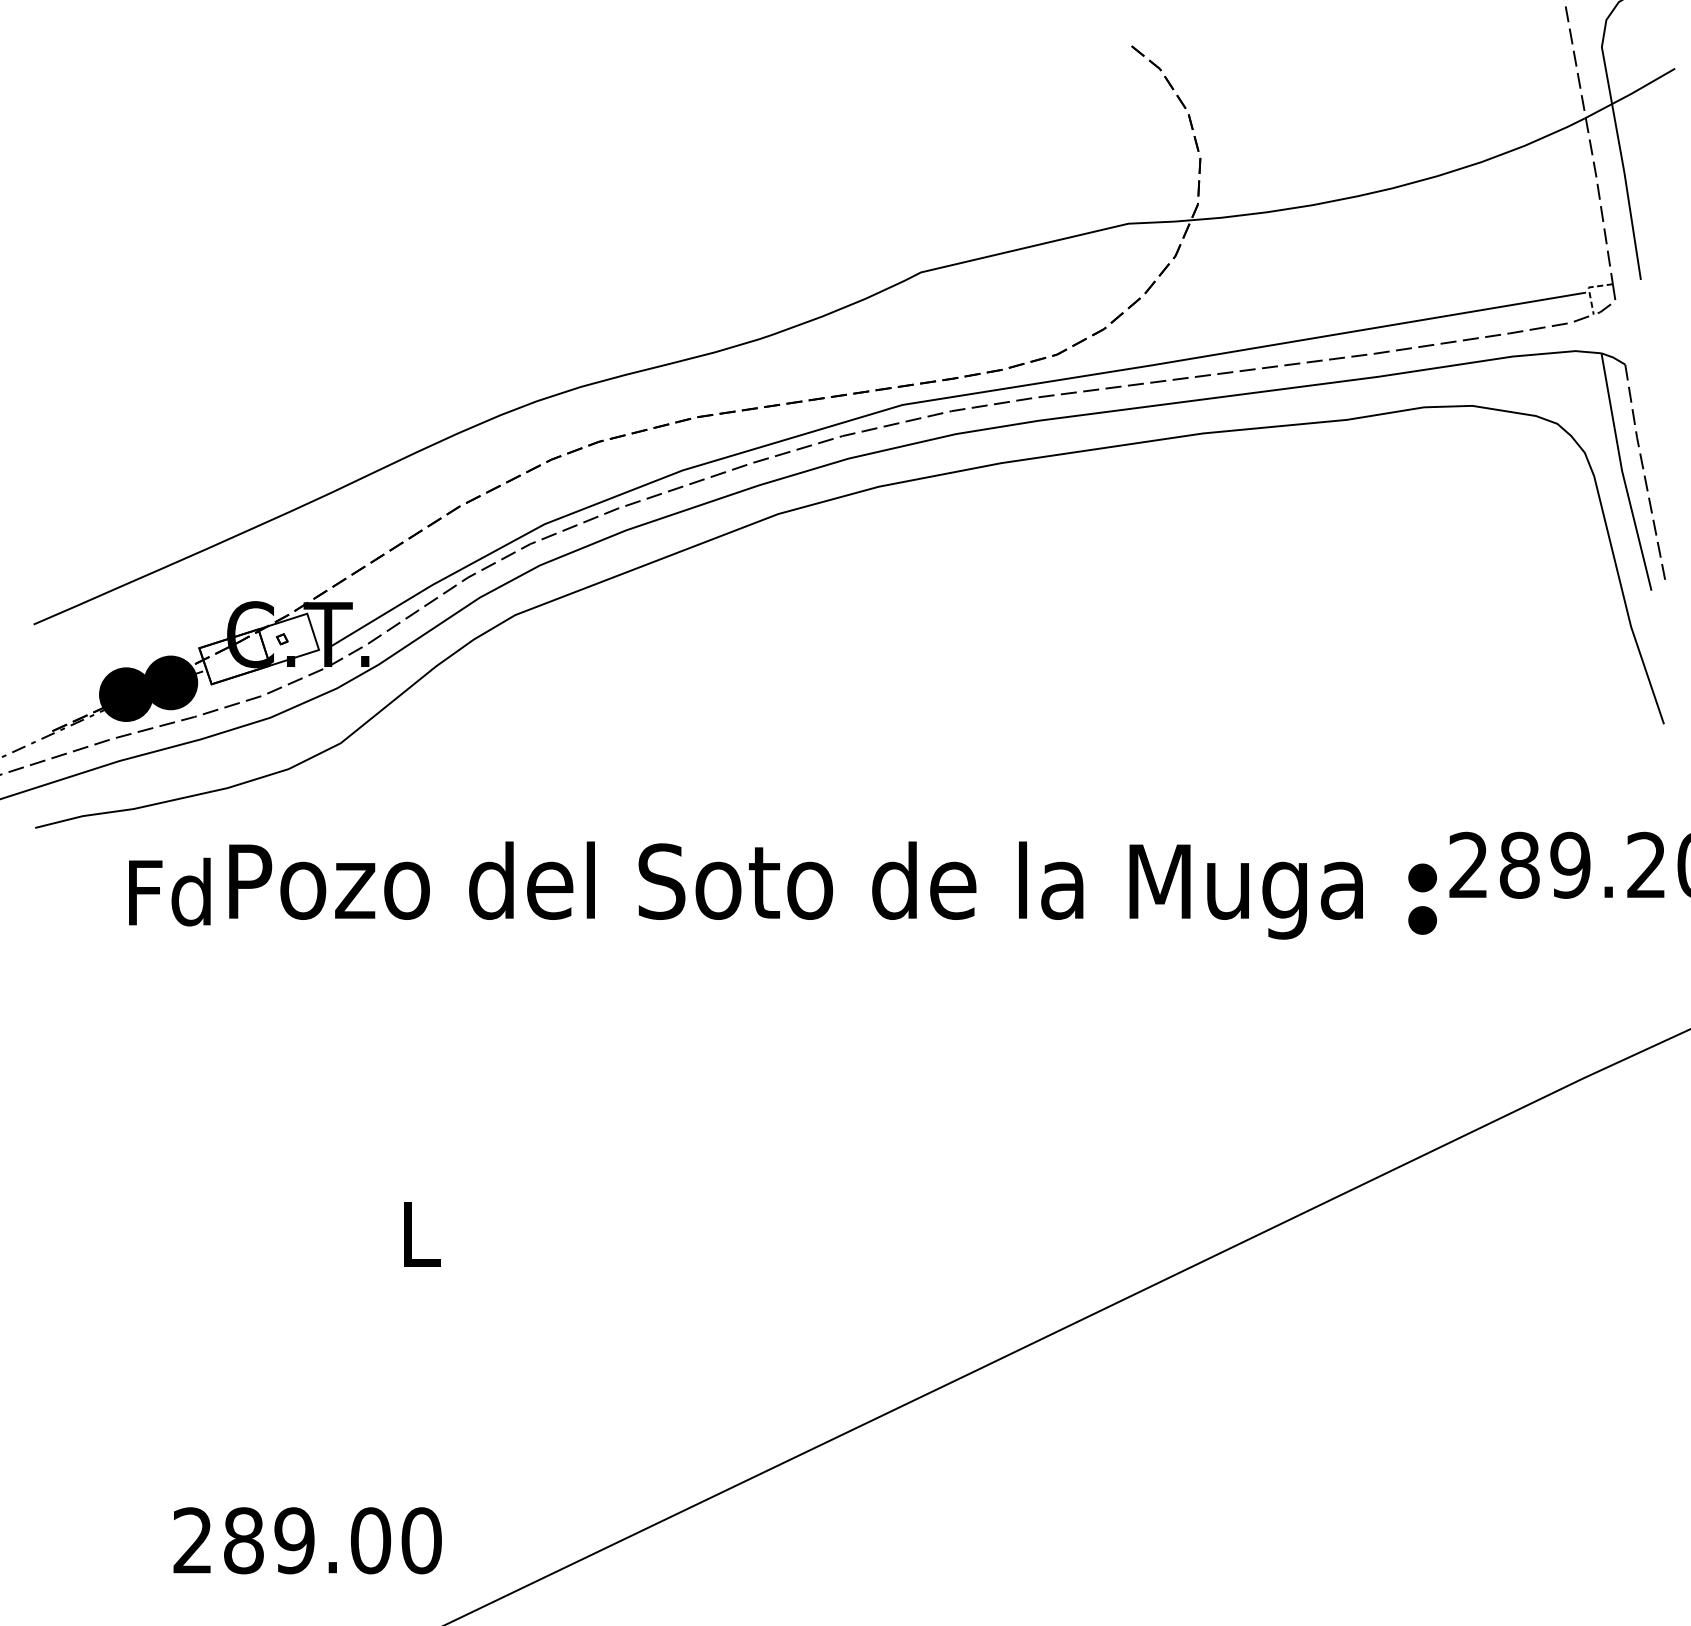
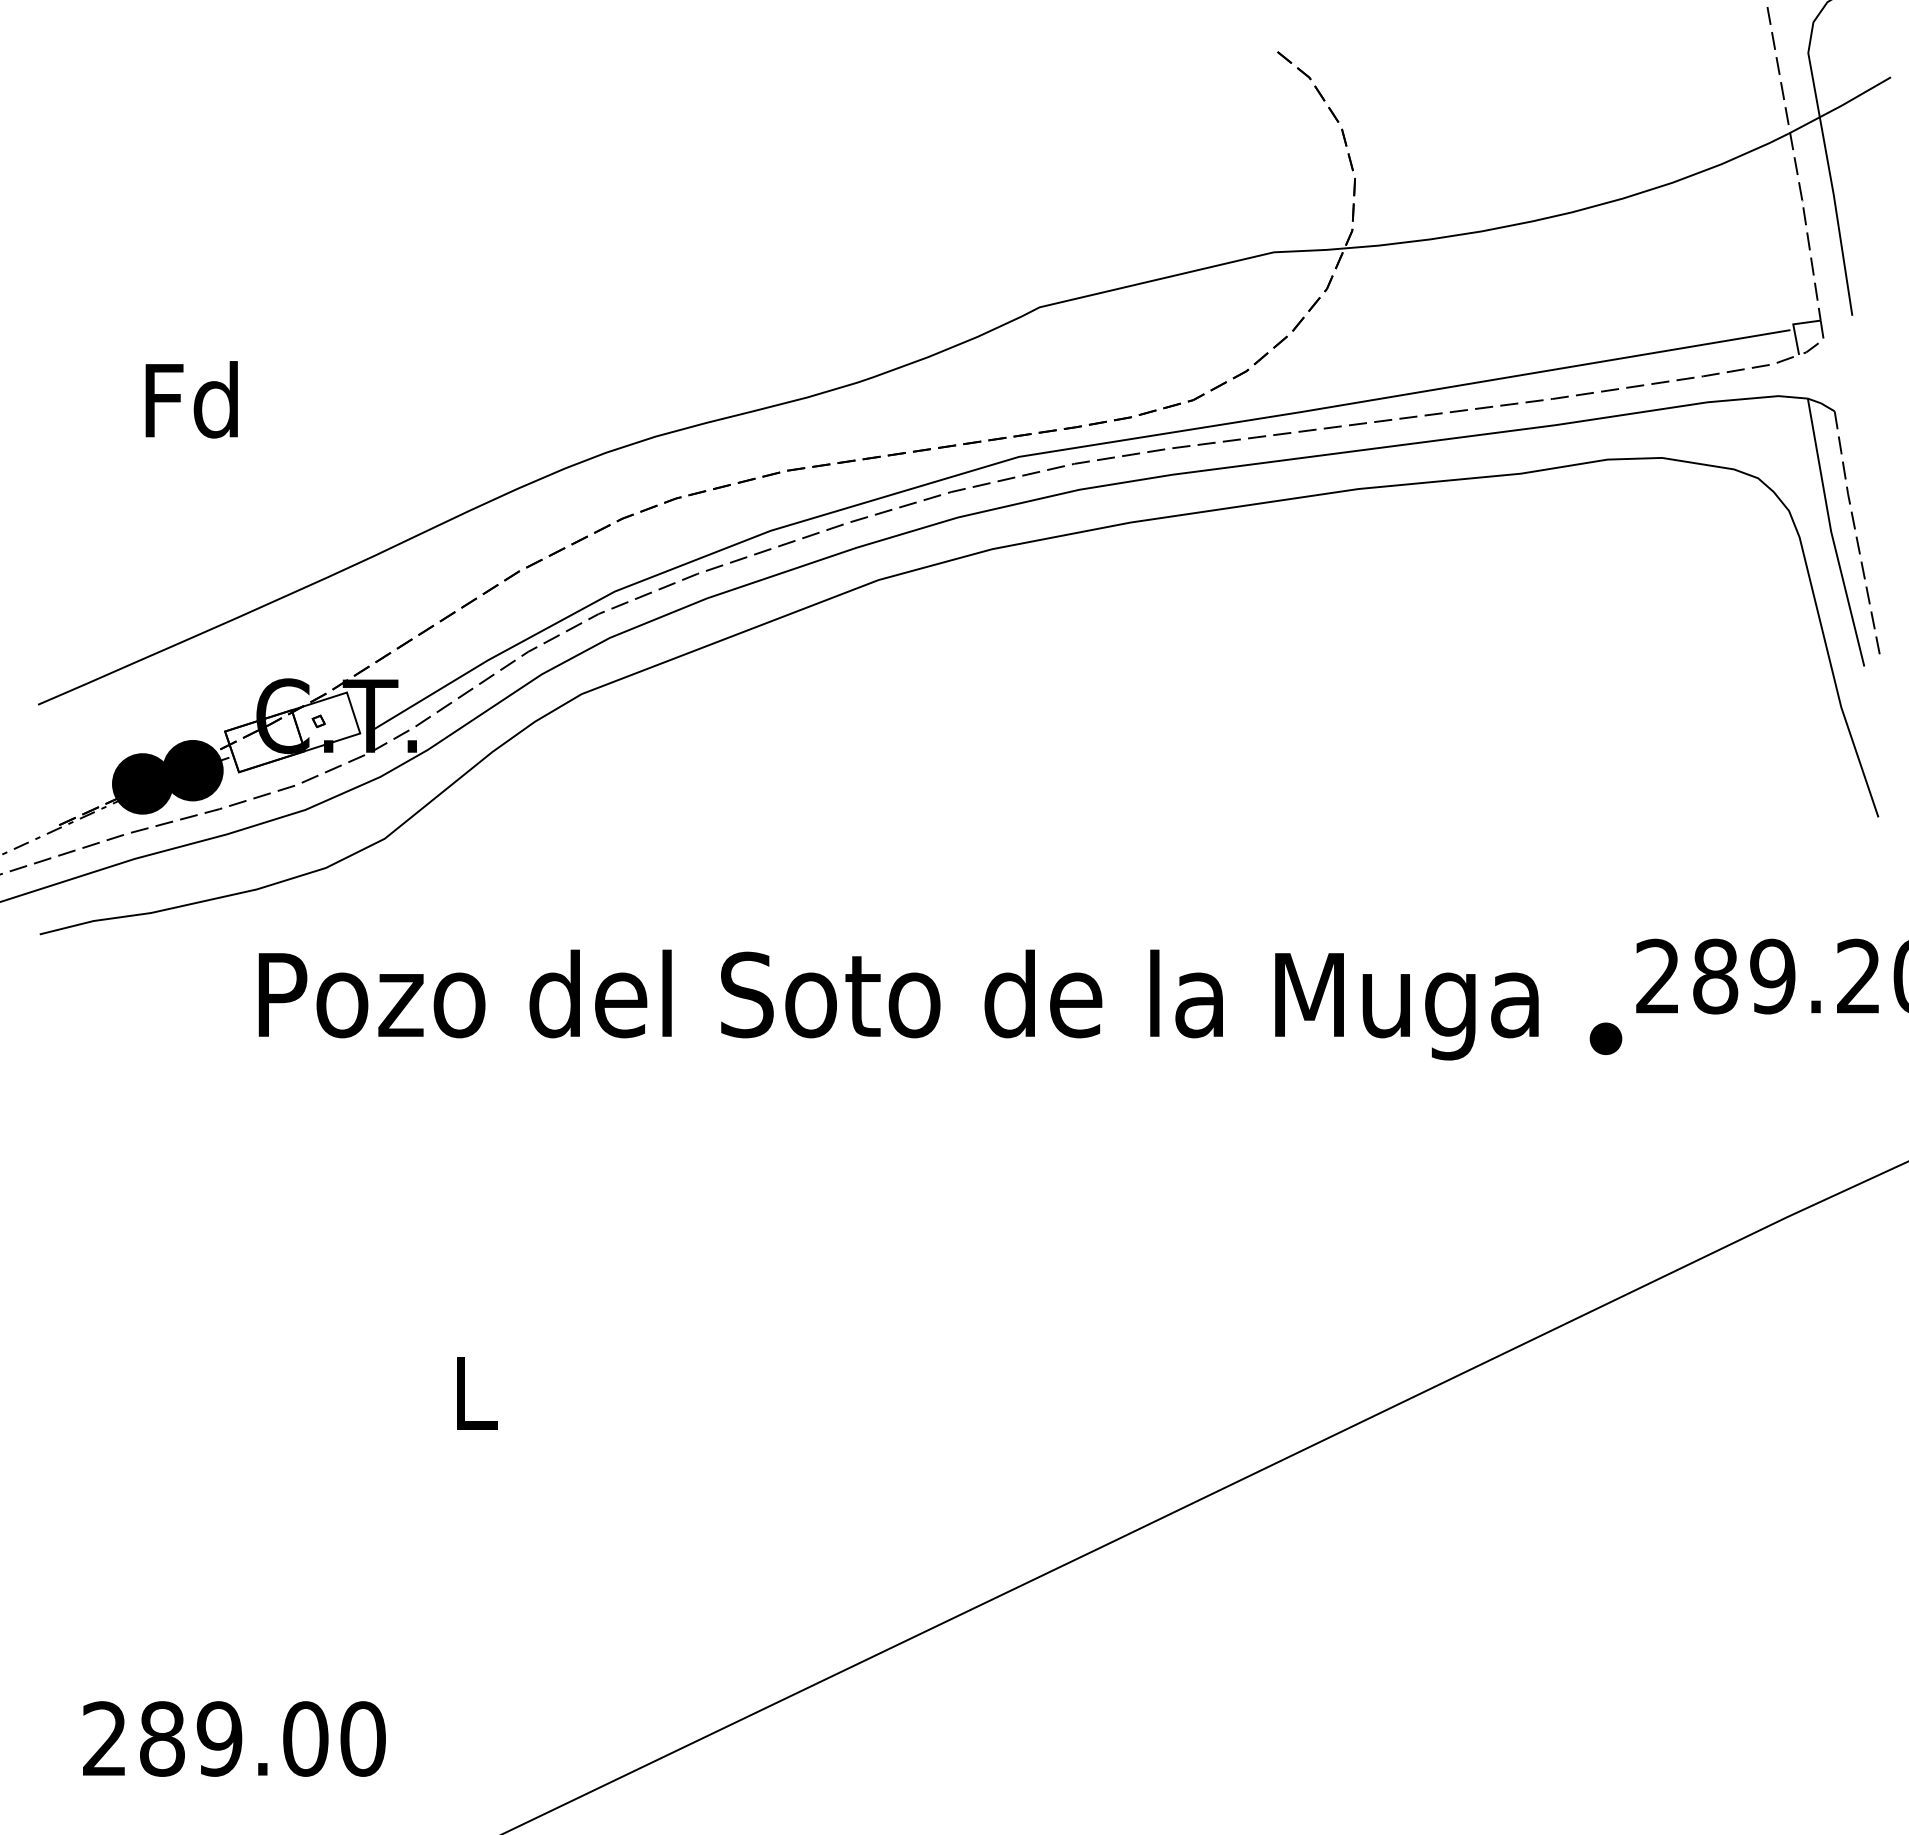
line: (1588, 289) -> (1793, 326), dashed -> solid
part: (1422, 877) -> (1605, 990), removed
text: (169, 891) -> (191, 399), moved
text: (307, 1540) -> (234, 1738), moved

